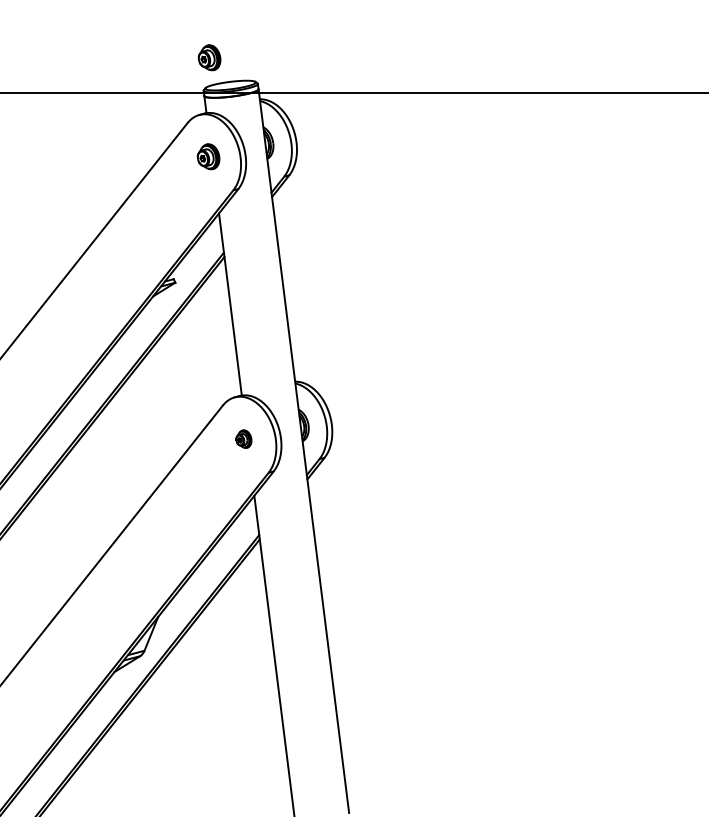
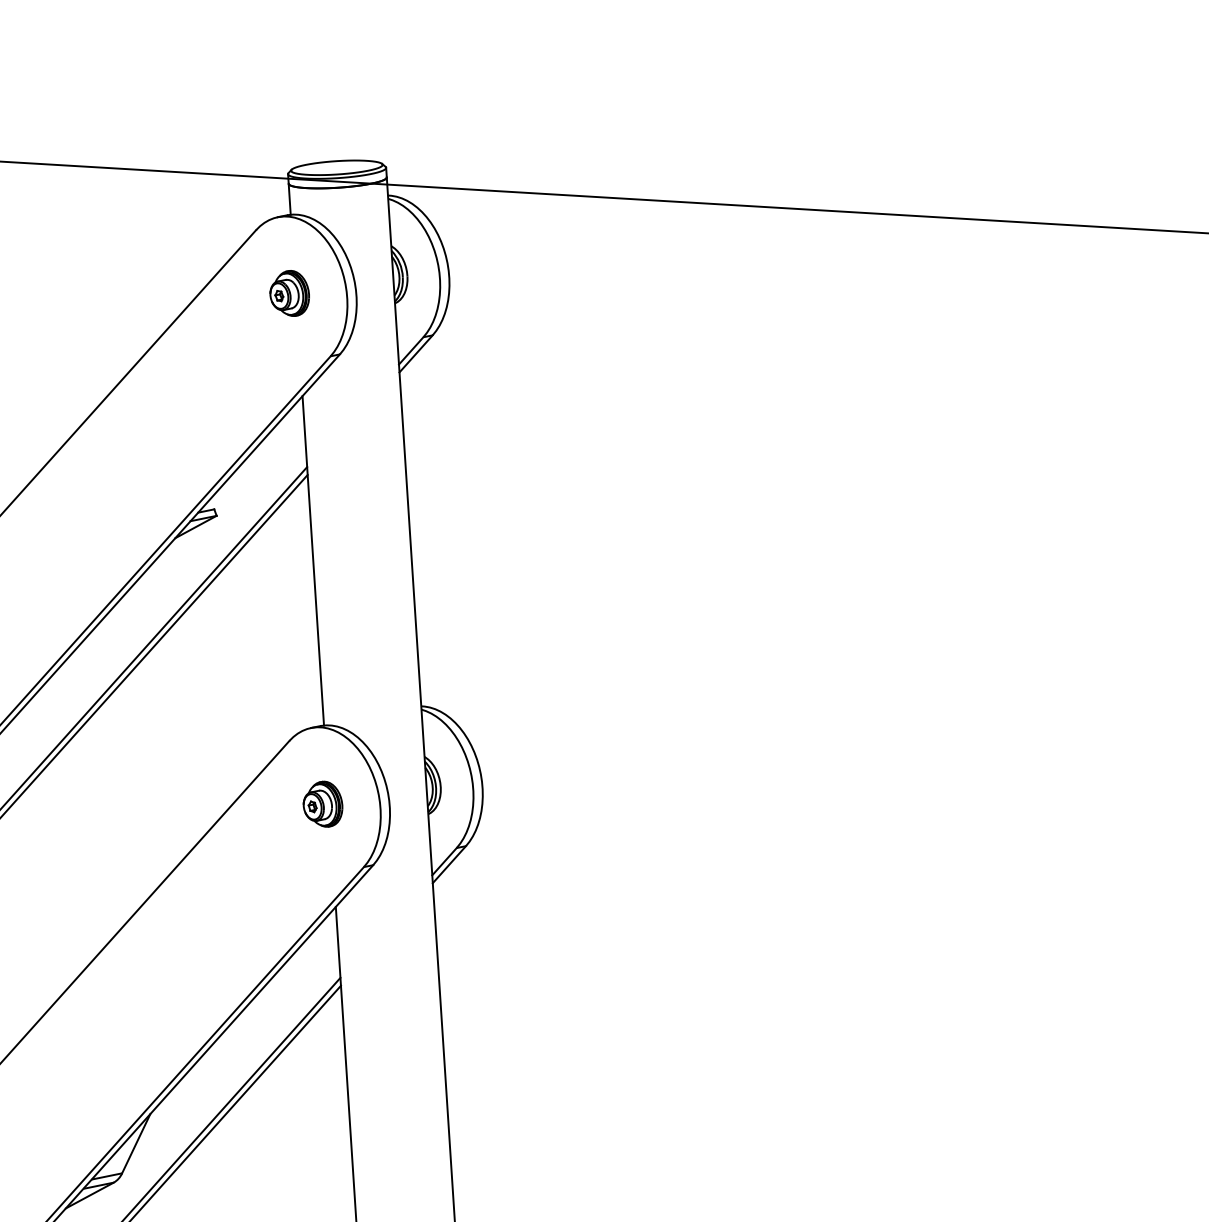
part: (209, 57) -> (302, 115), removed
part: (243, 438) -> (322, 802), size x1.43

